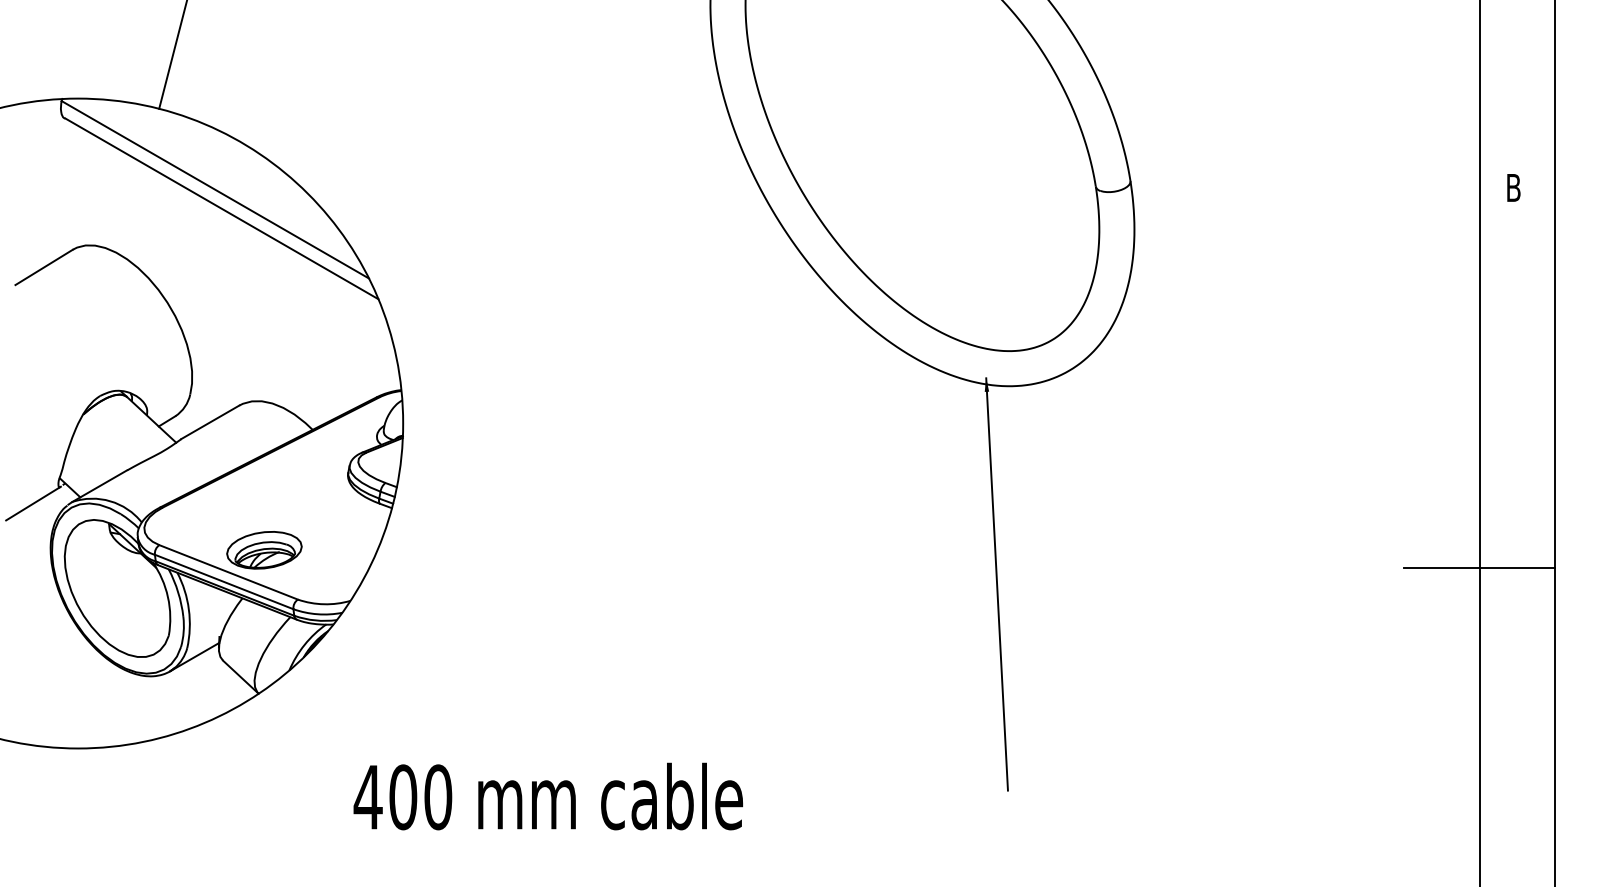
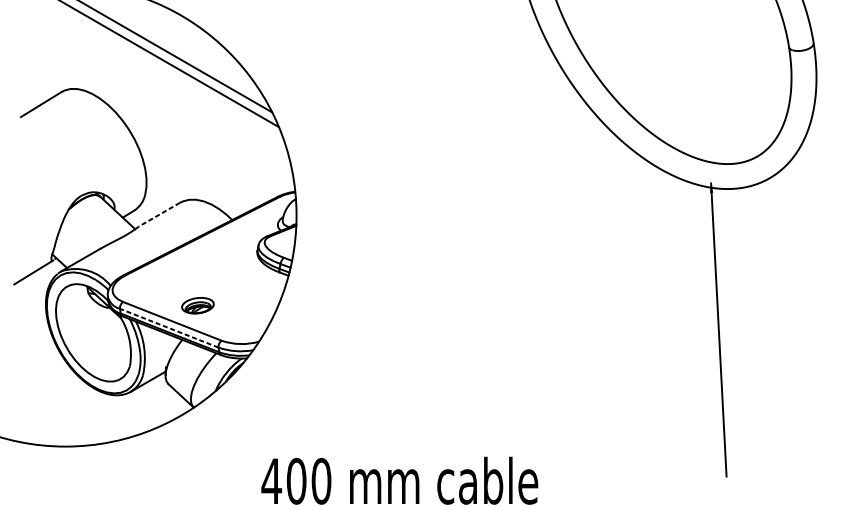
line: (209, 422) -> (158, 214), solid -> dashed
part: (264, 550) -> (197, 305), size x0.6
line: (223, 581) -> (168, 327), solid -> dashed

